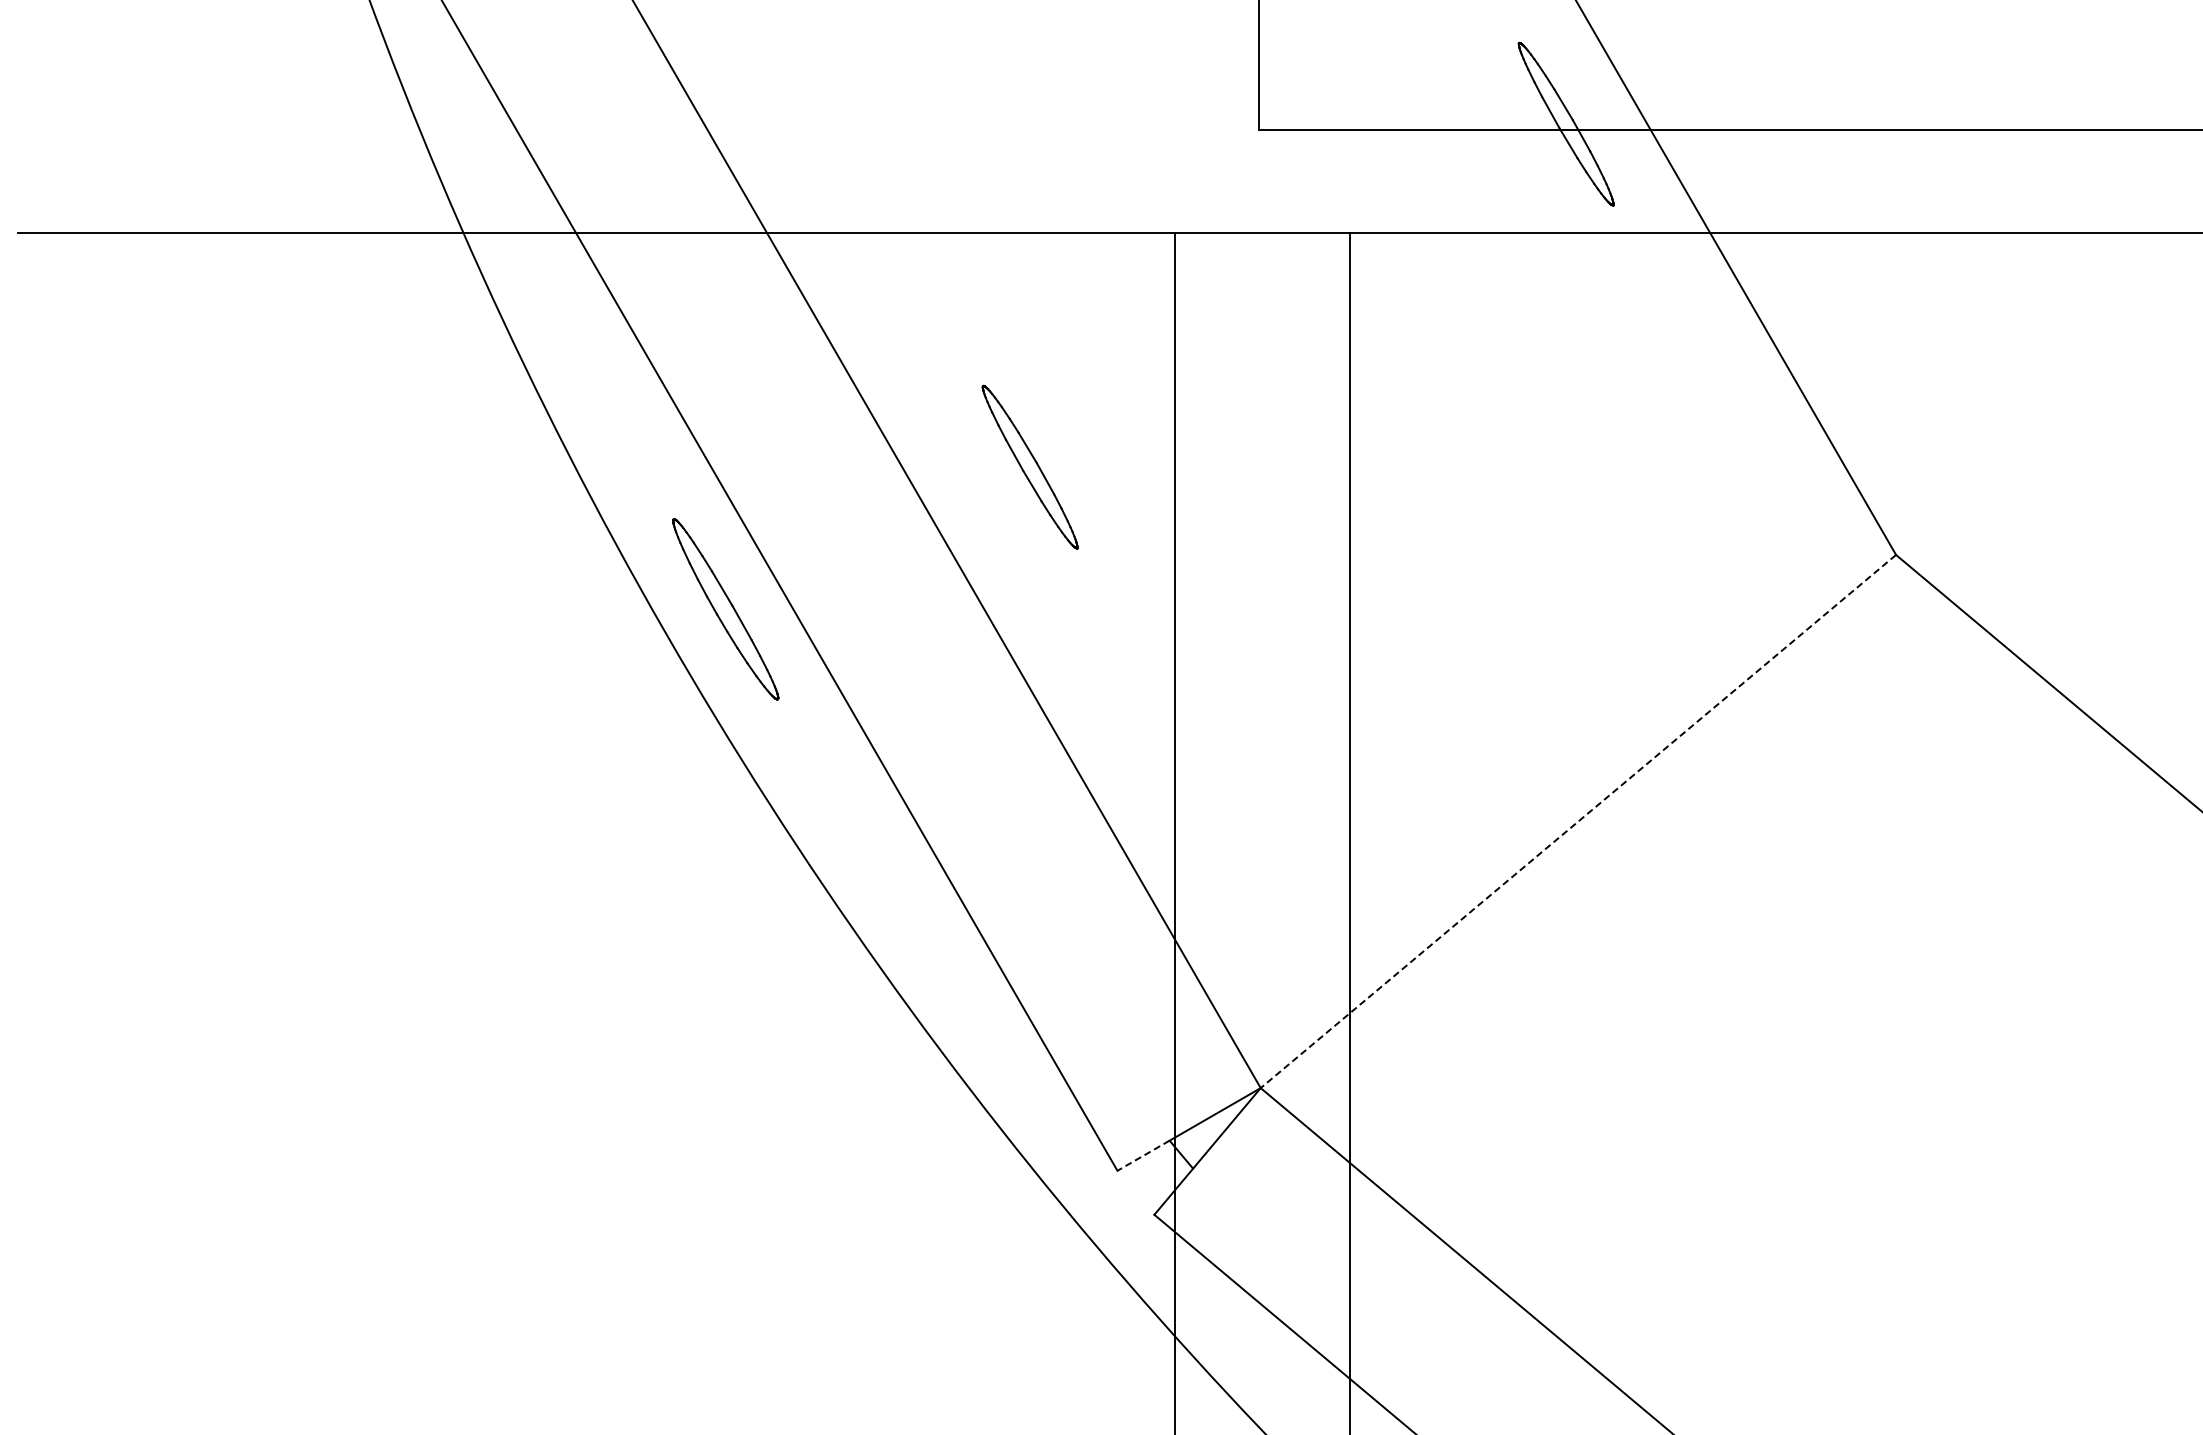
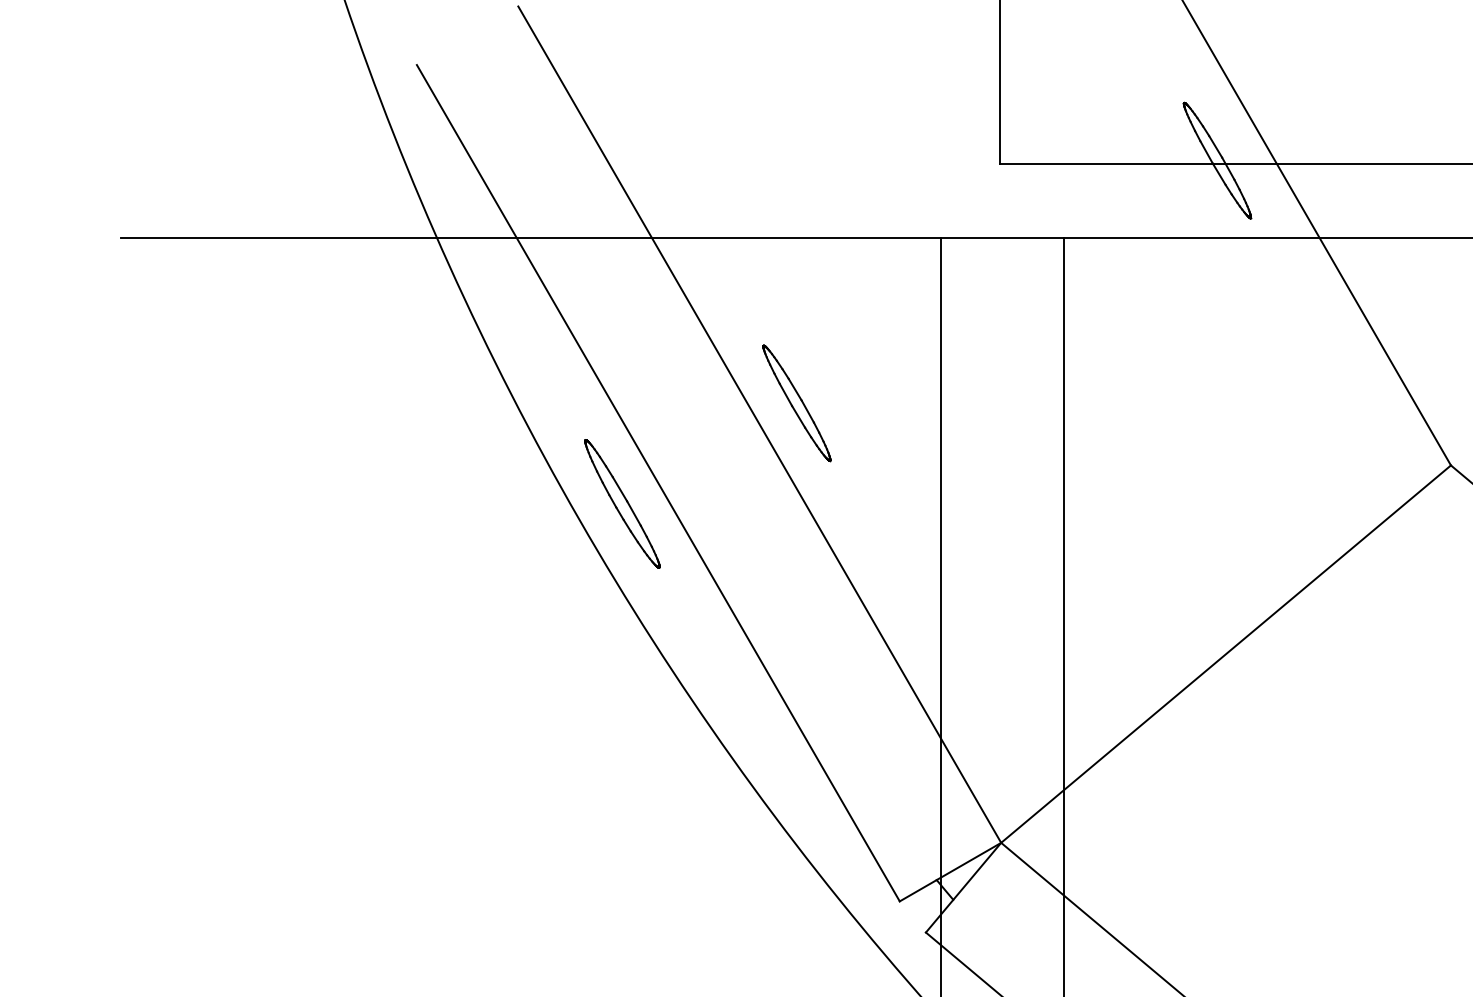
part: (1029, 466) -> (796, 402), moved
line: (1578, 821) -> (1226, 654), dashed -> solid
line: (1143, 1155) -> (918, 890), dashed -> solid

